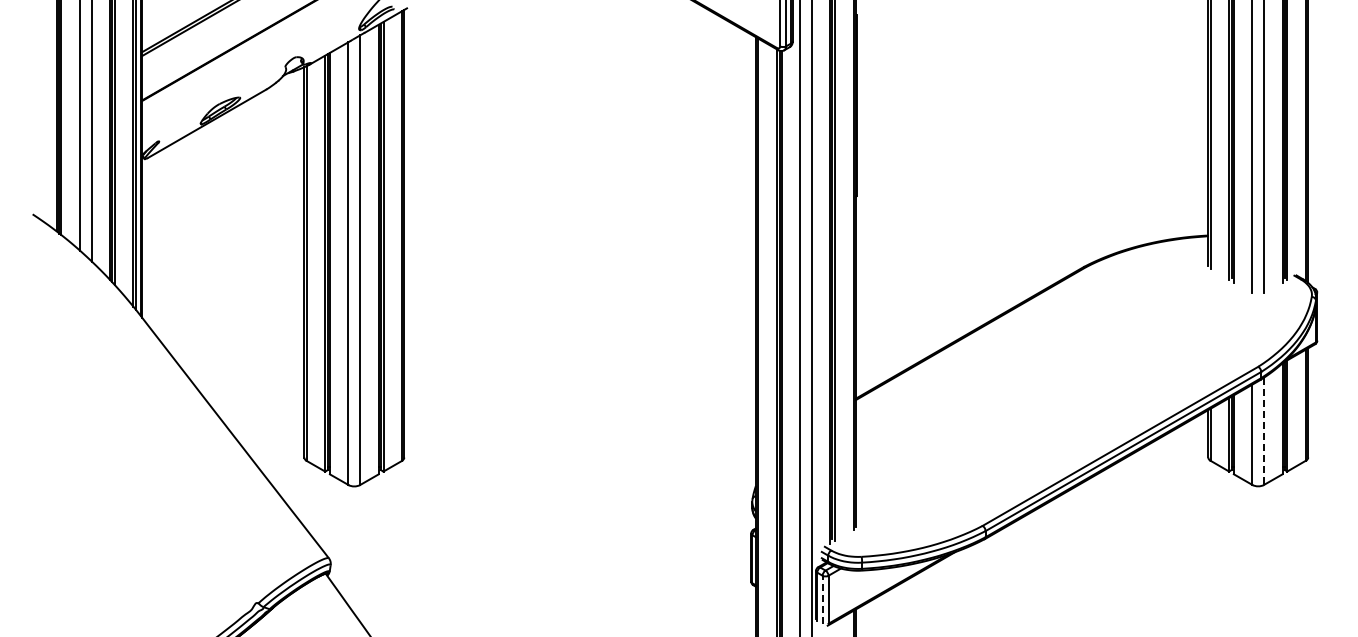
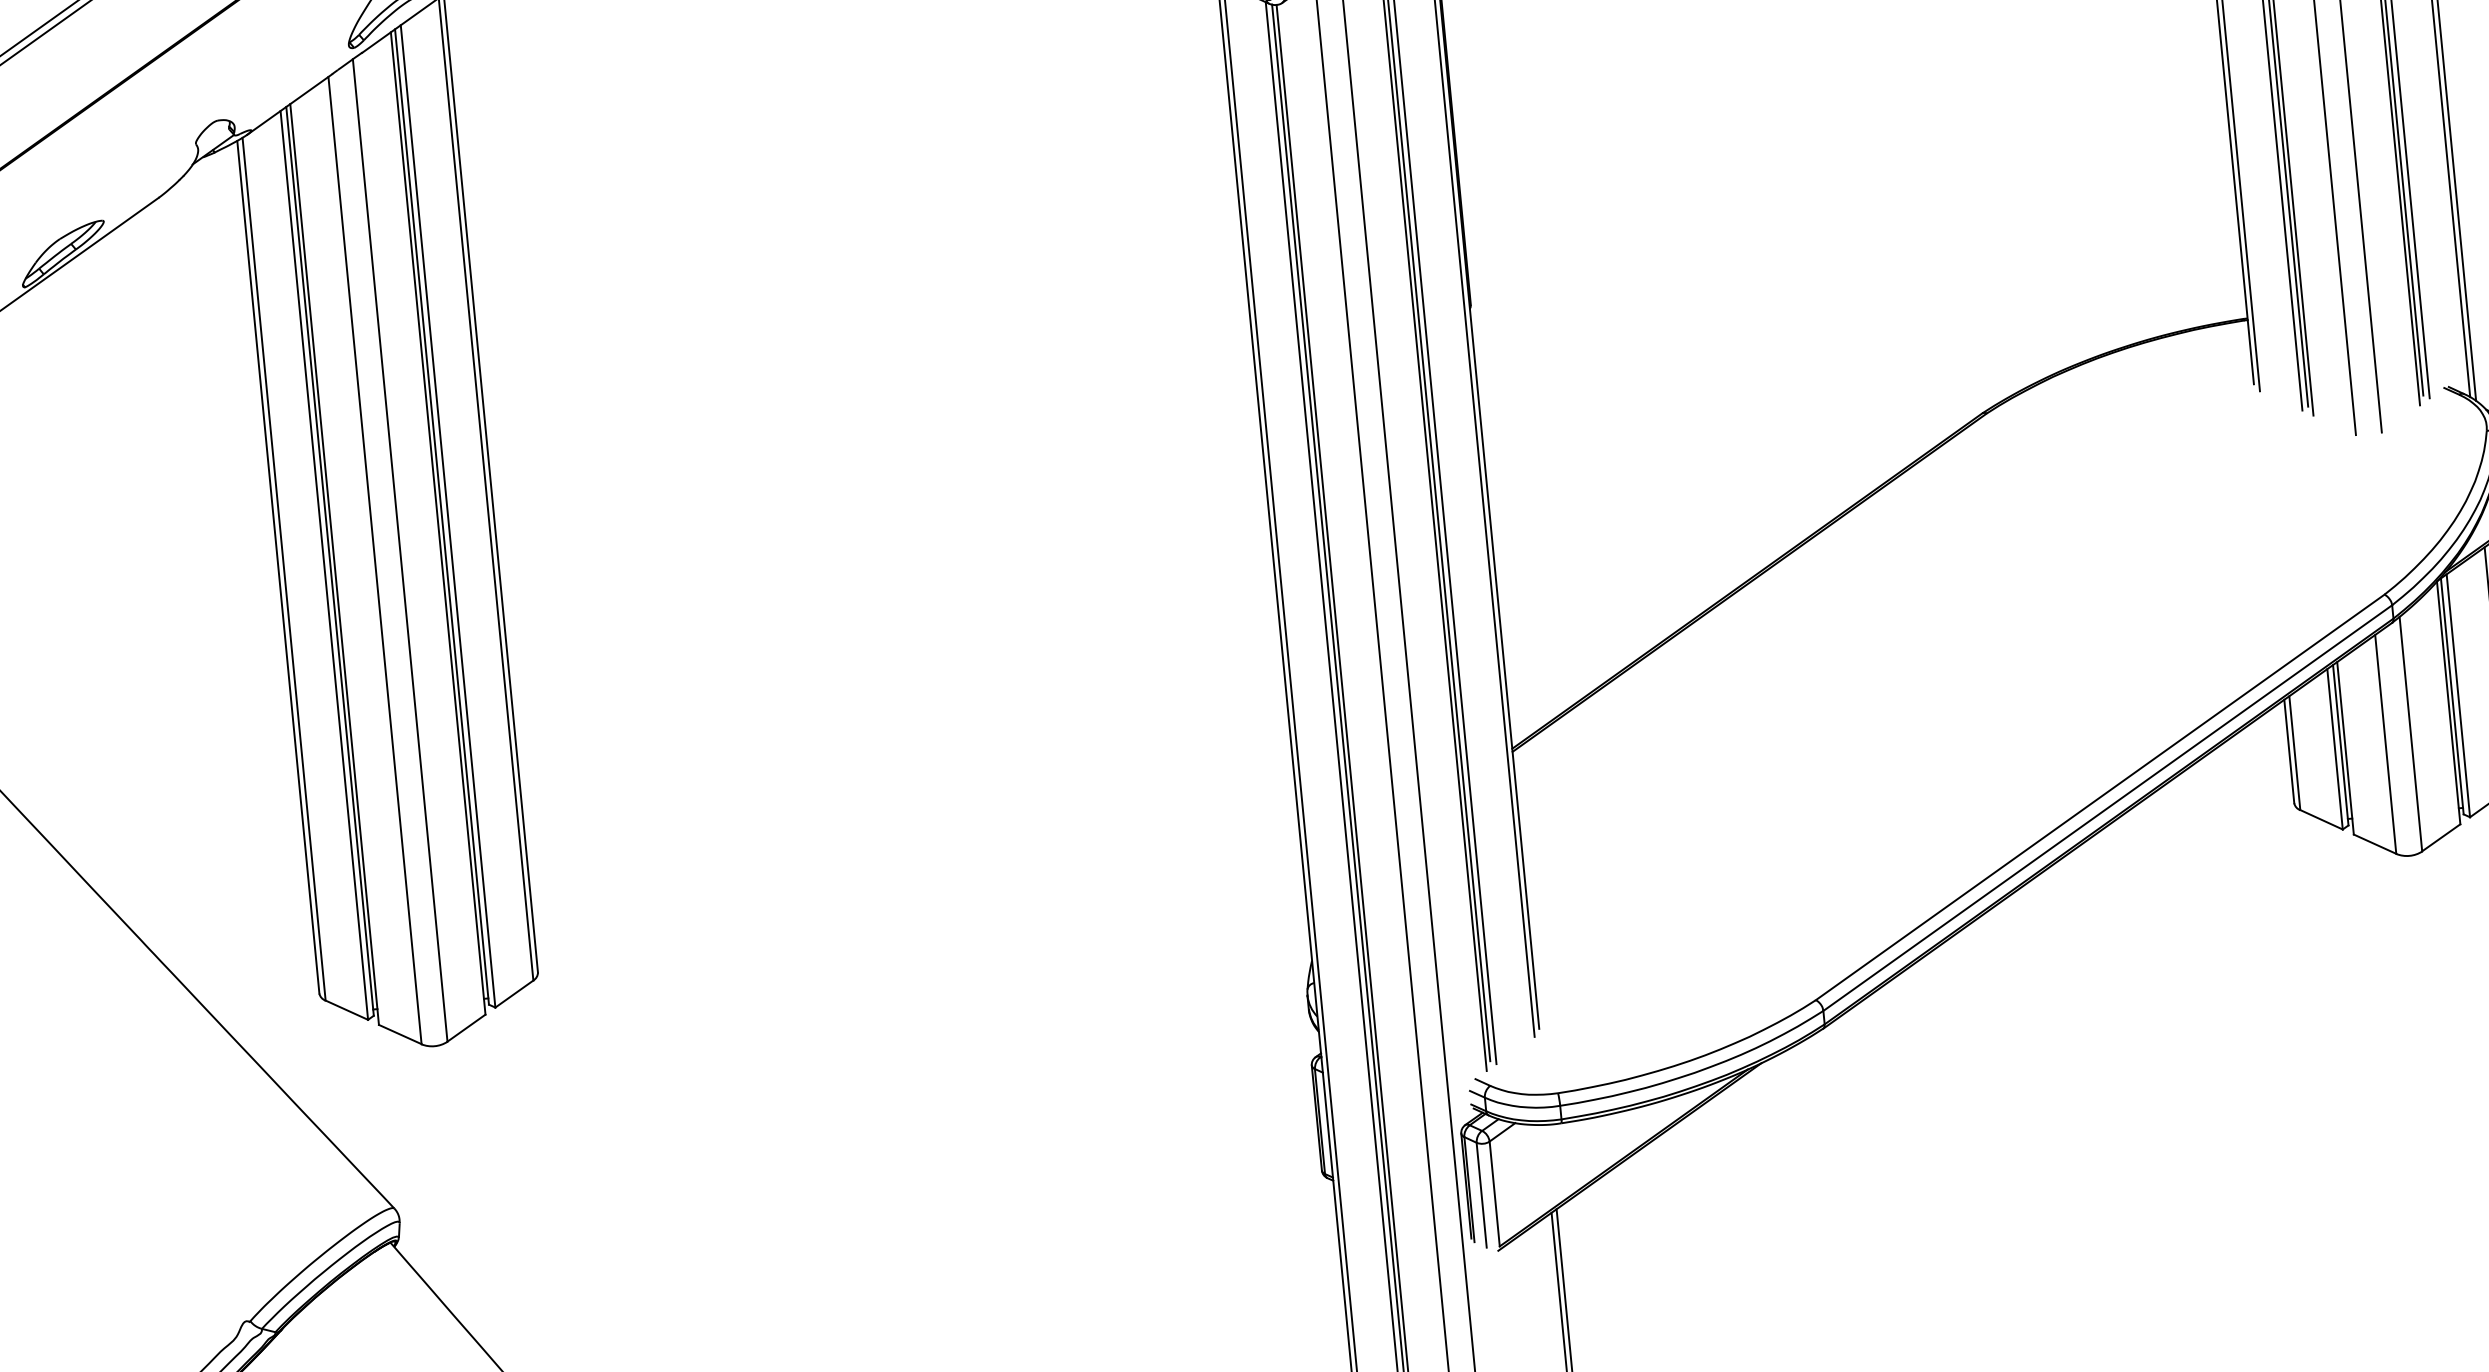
line: (1264, 431) -> (2411, 734), dashed -> solid
line: (822, 599) -> (1481, 1194), dashed -> solid

